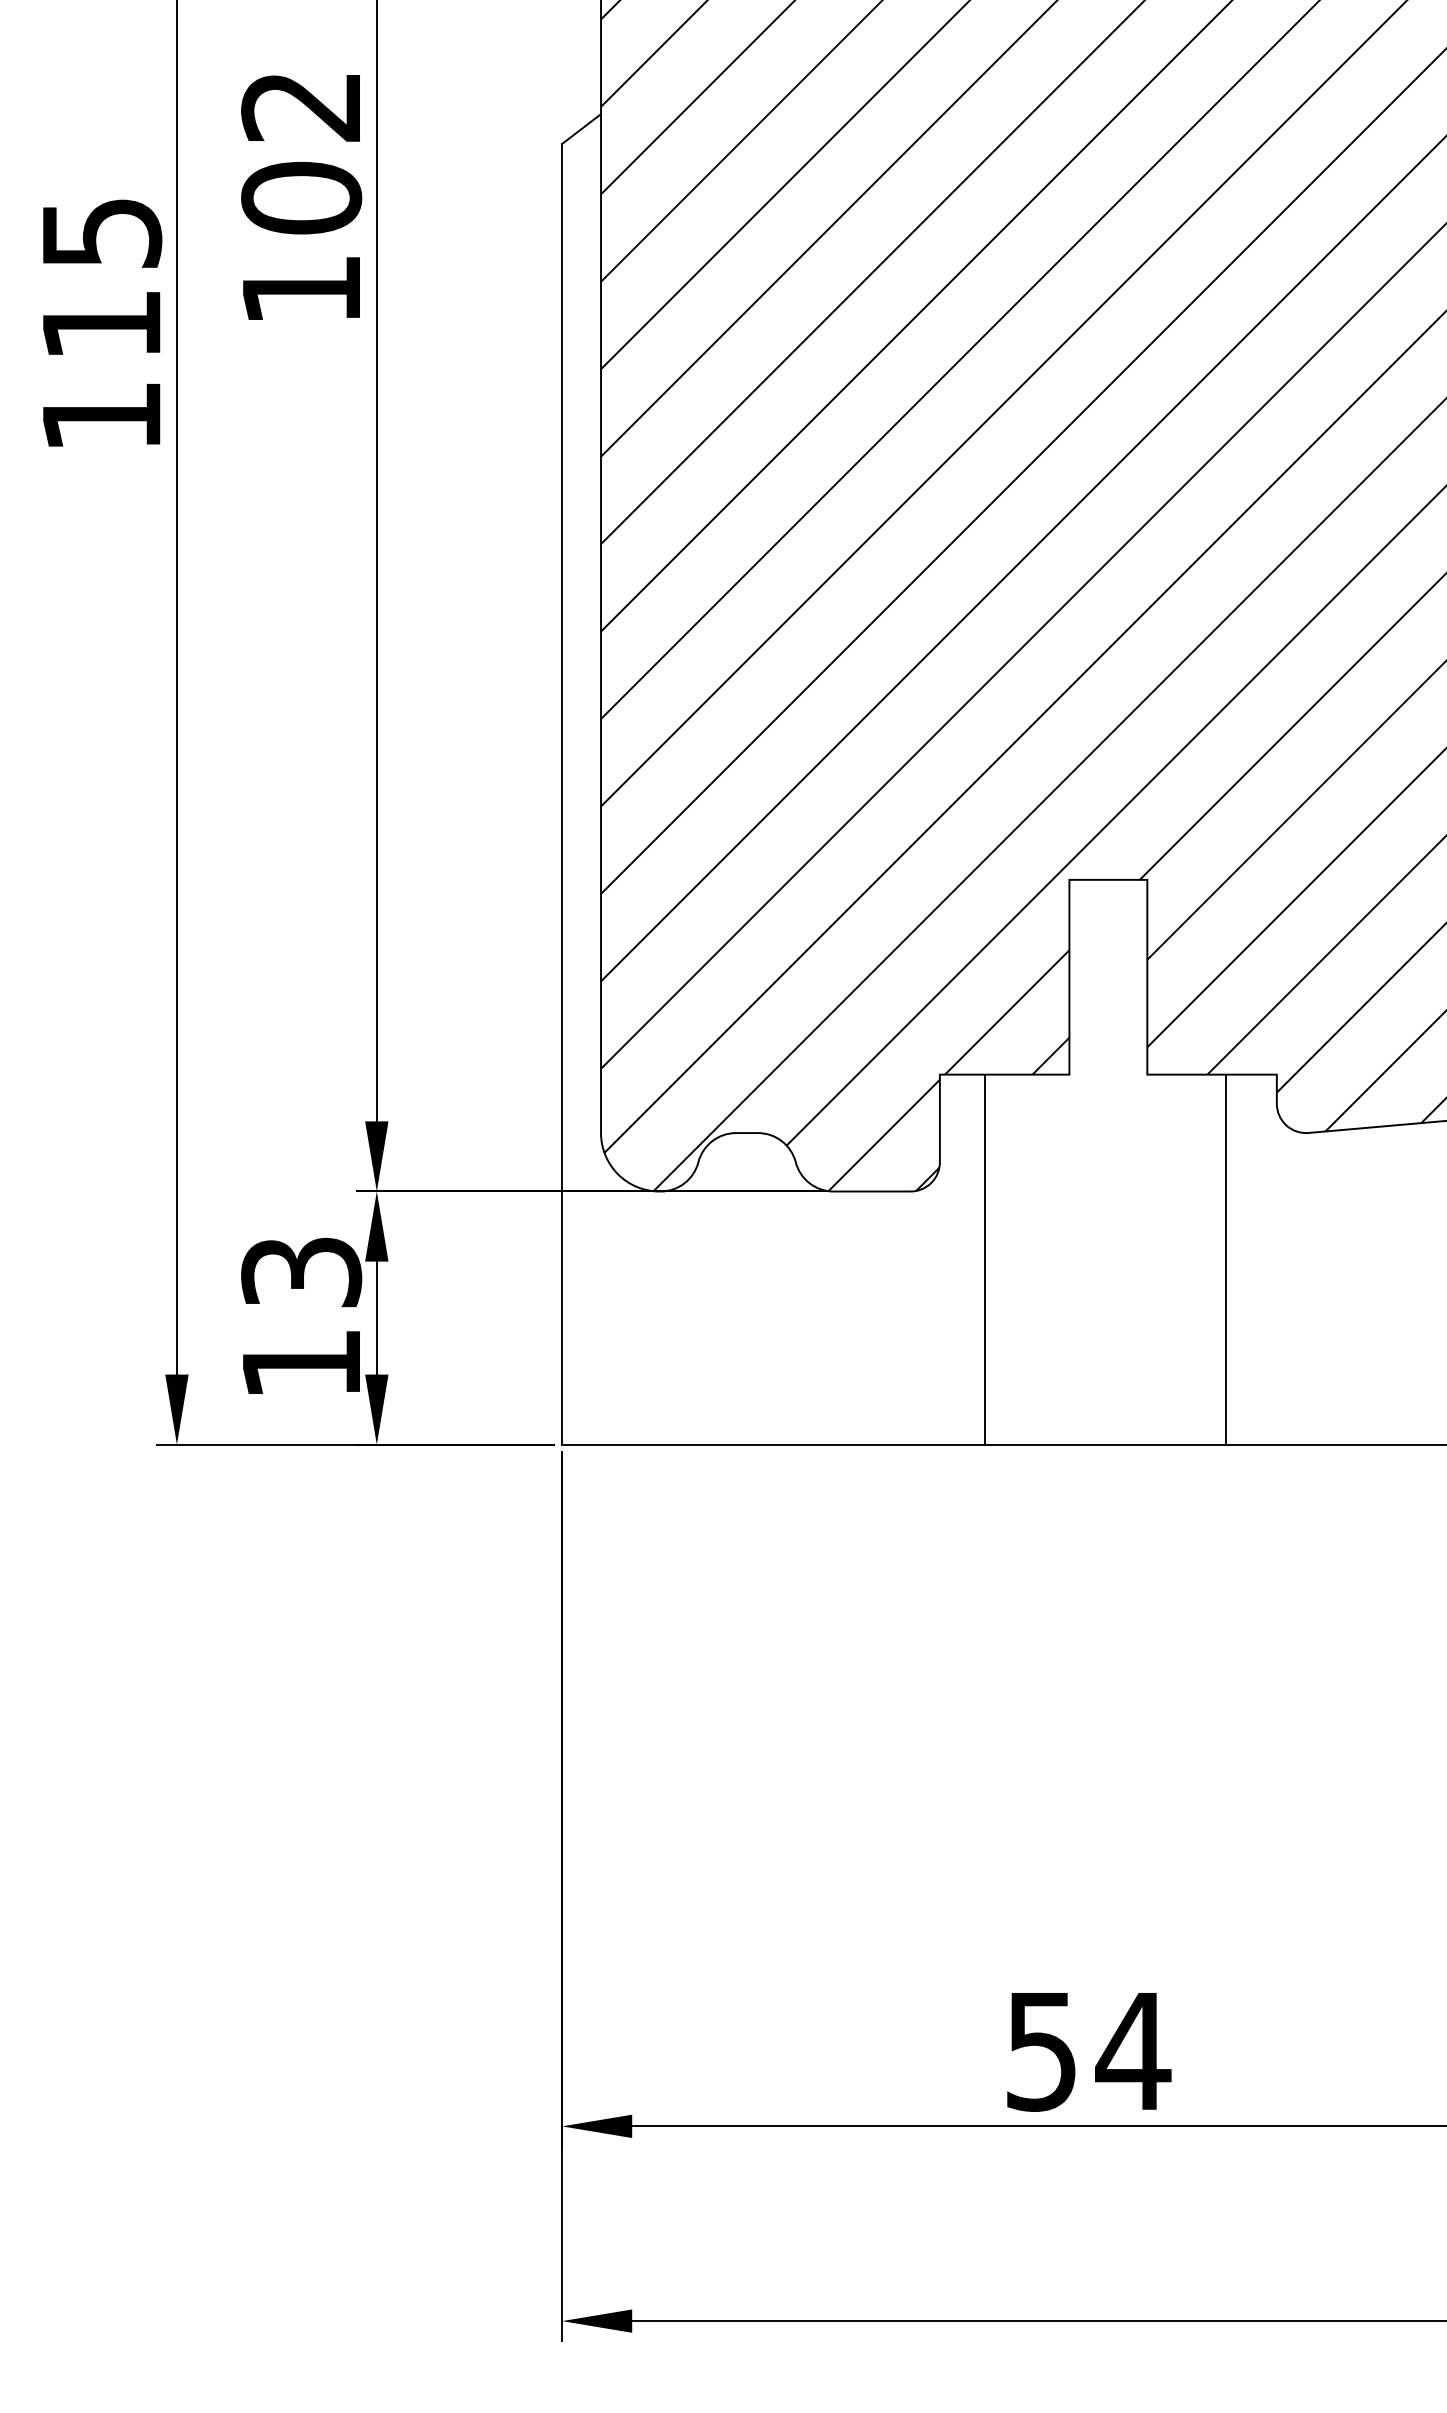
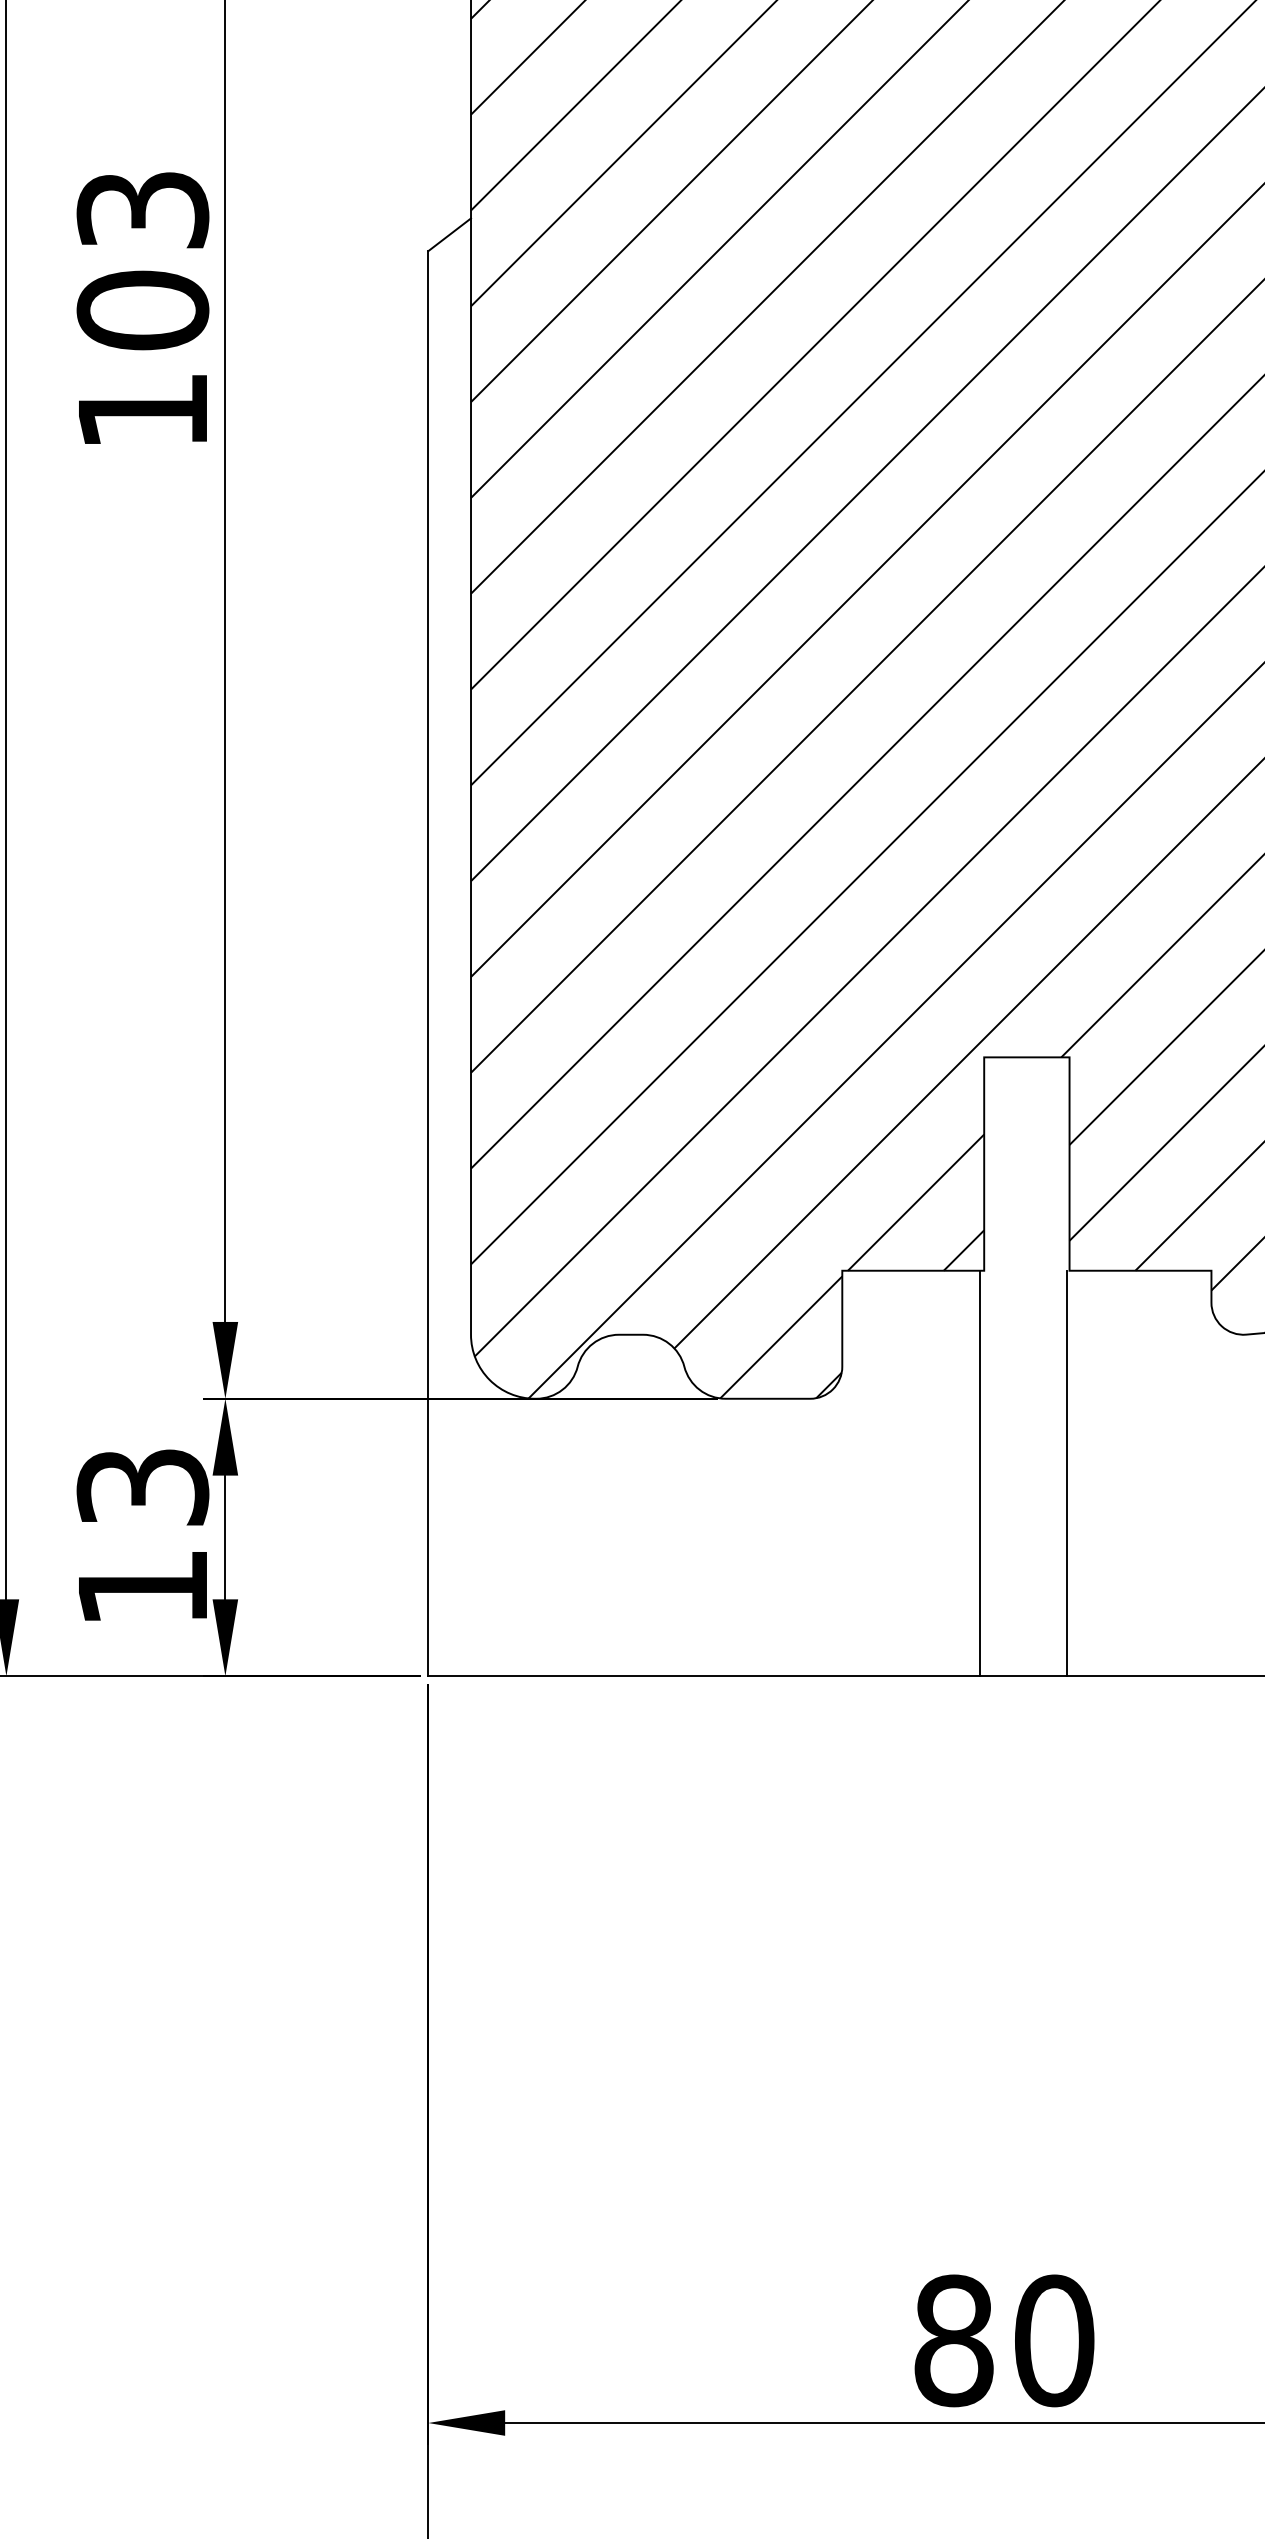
text: (301, 106) -> (142, 210), 102 -> 103
line: (984, 1259) -> (979, 1473), moved
line: (1226, 1259) -> (1067, 1473), moved
text: (1088, 2050) -> (1005, 2339), 54 -> 80

